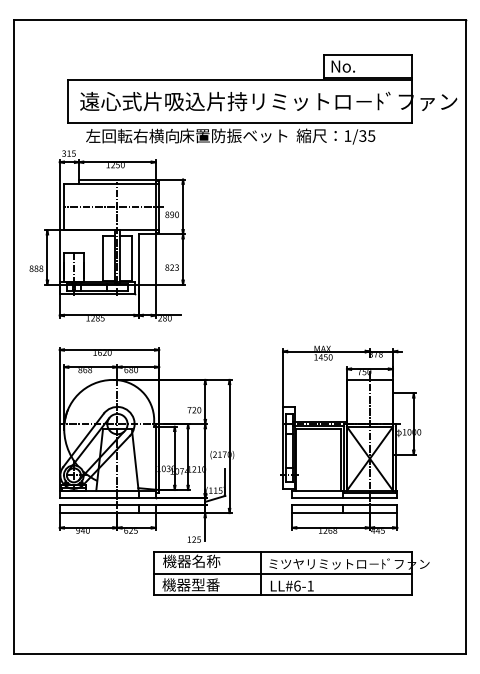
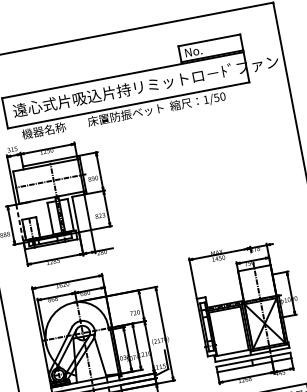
text: (132, 135) -> (54, 128), 左回転右横向 -> 機器名称
text: (367, 135) -> (219, 96), 1/35 -> 1/50
line: (59, 257) -> (19, 223), solid -> dashed

